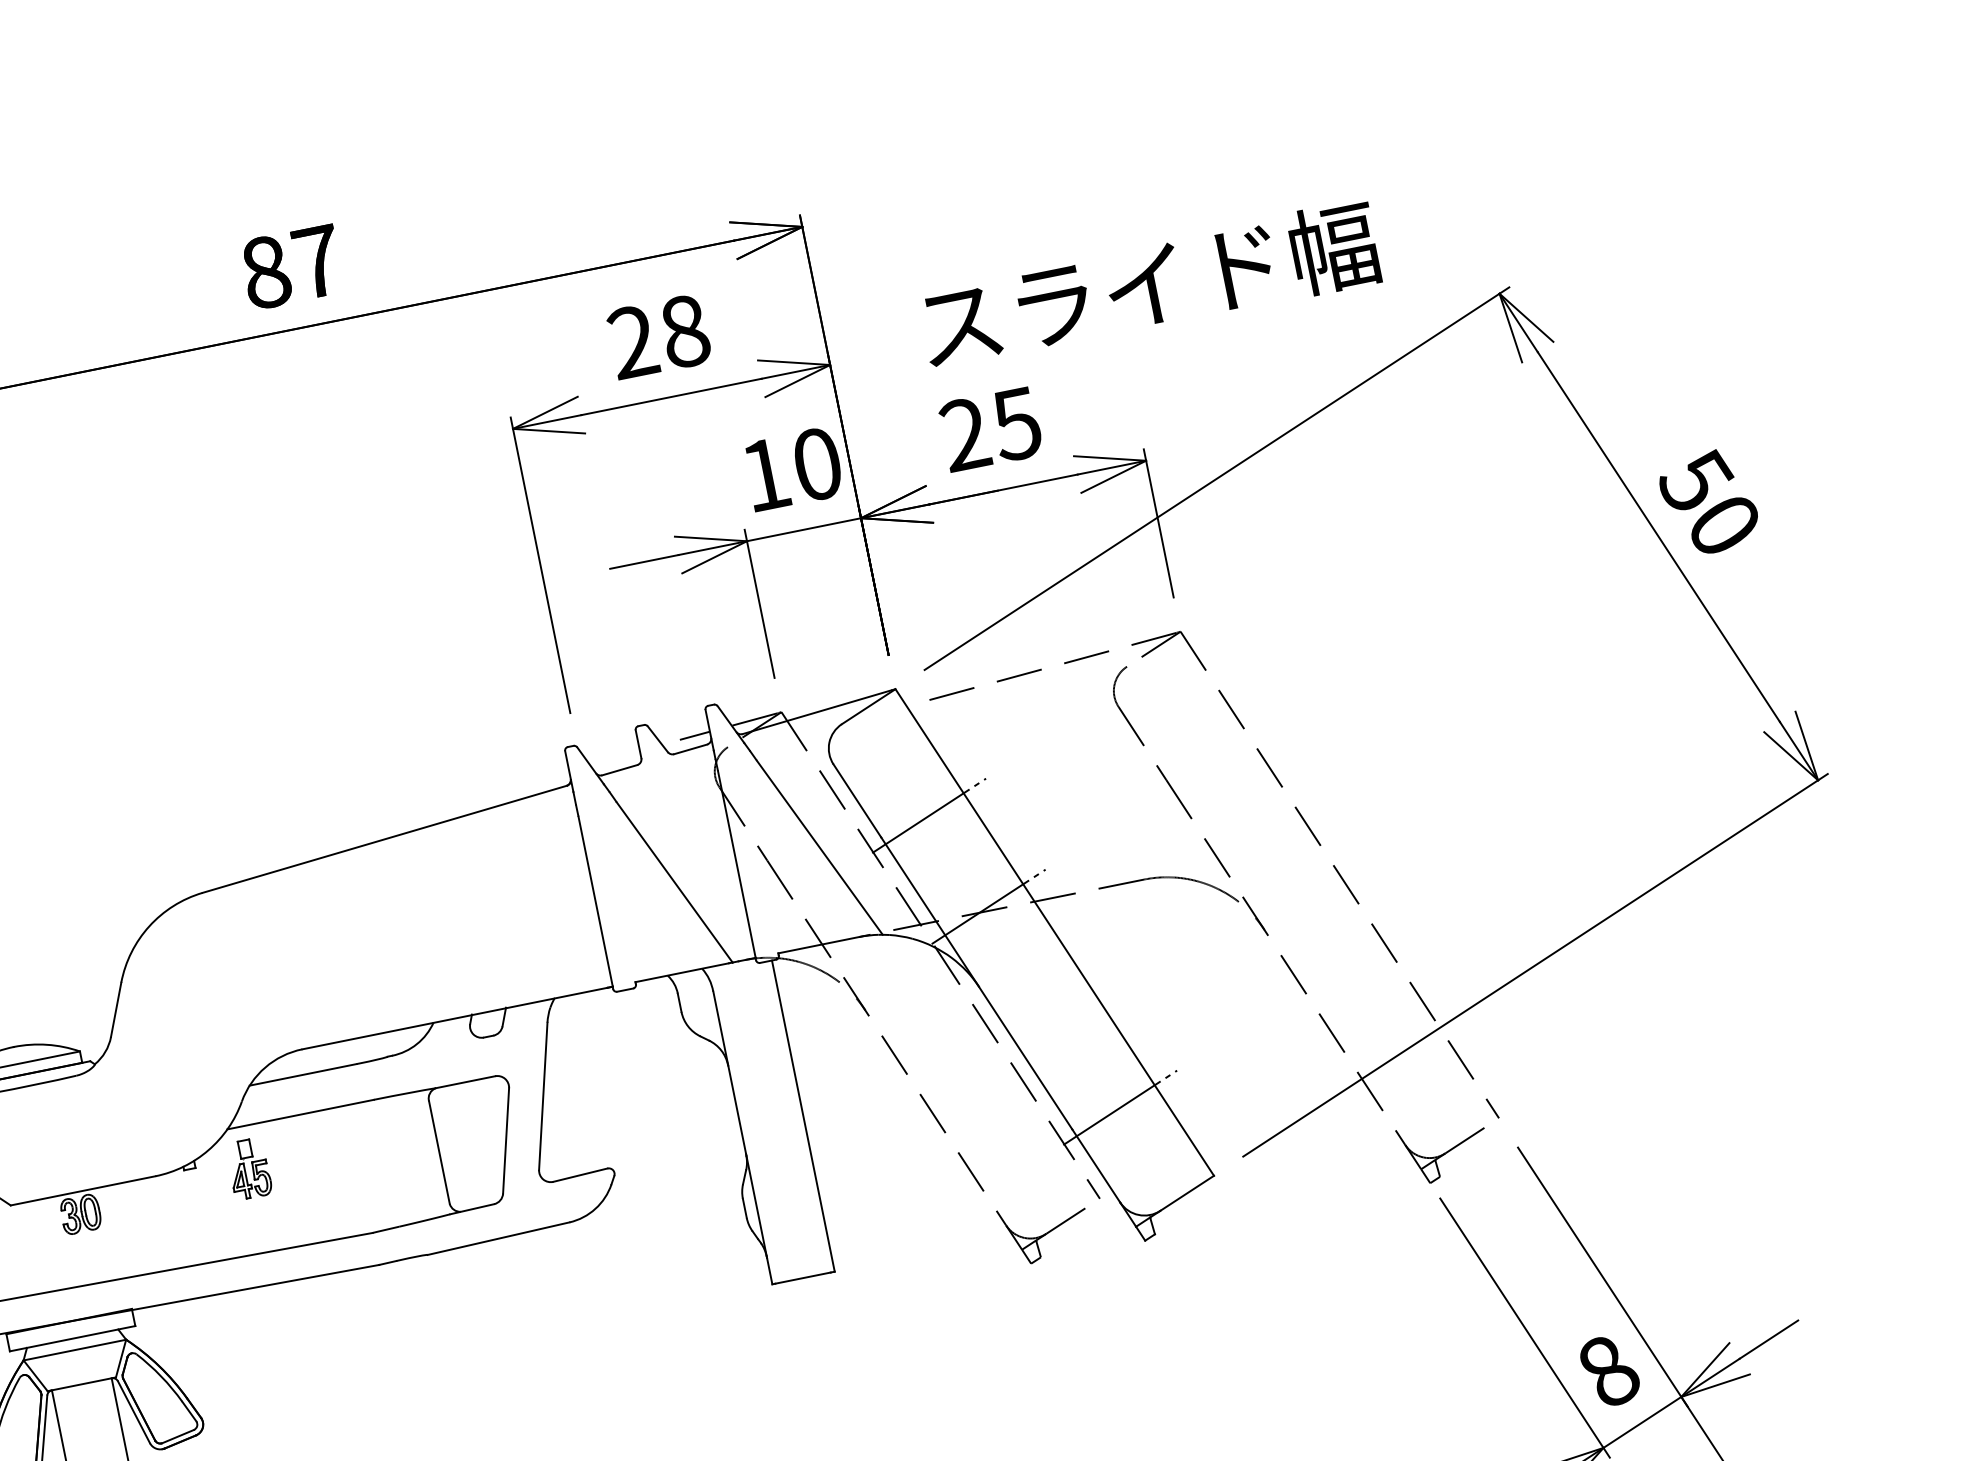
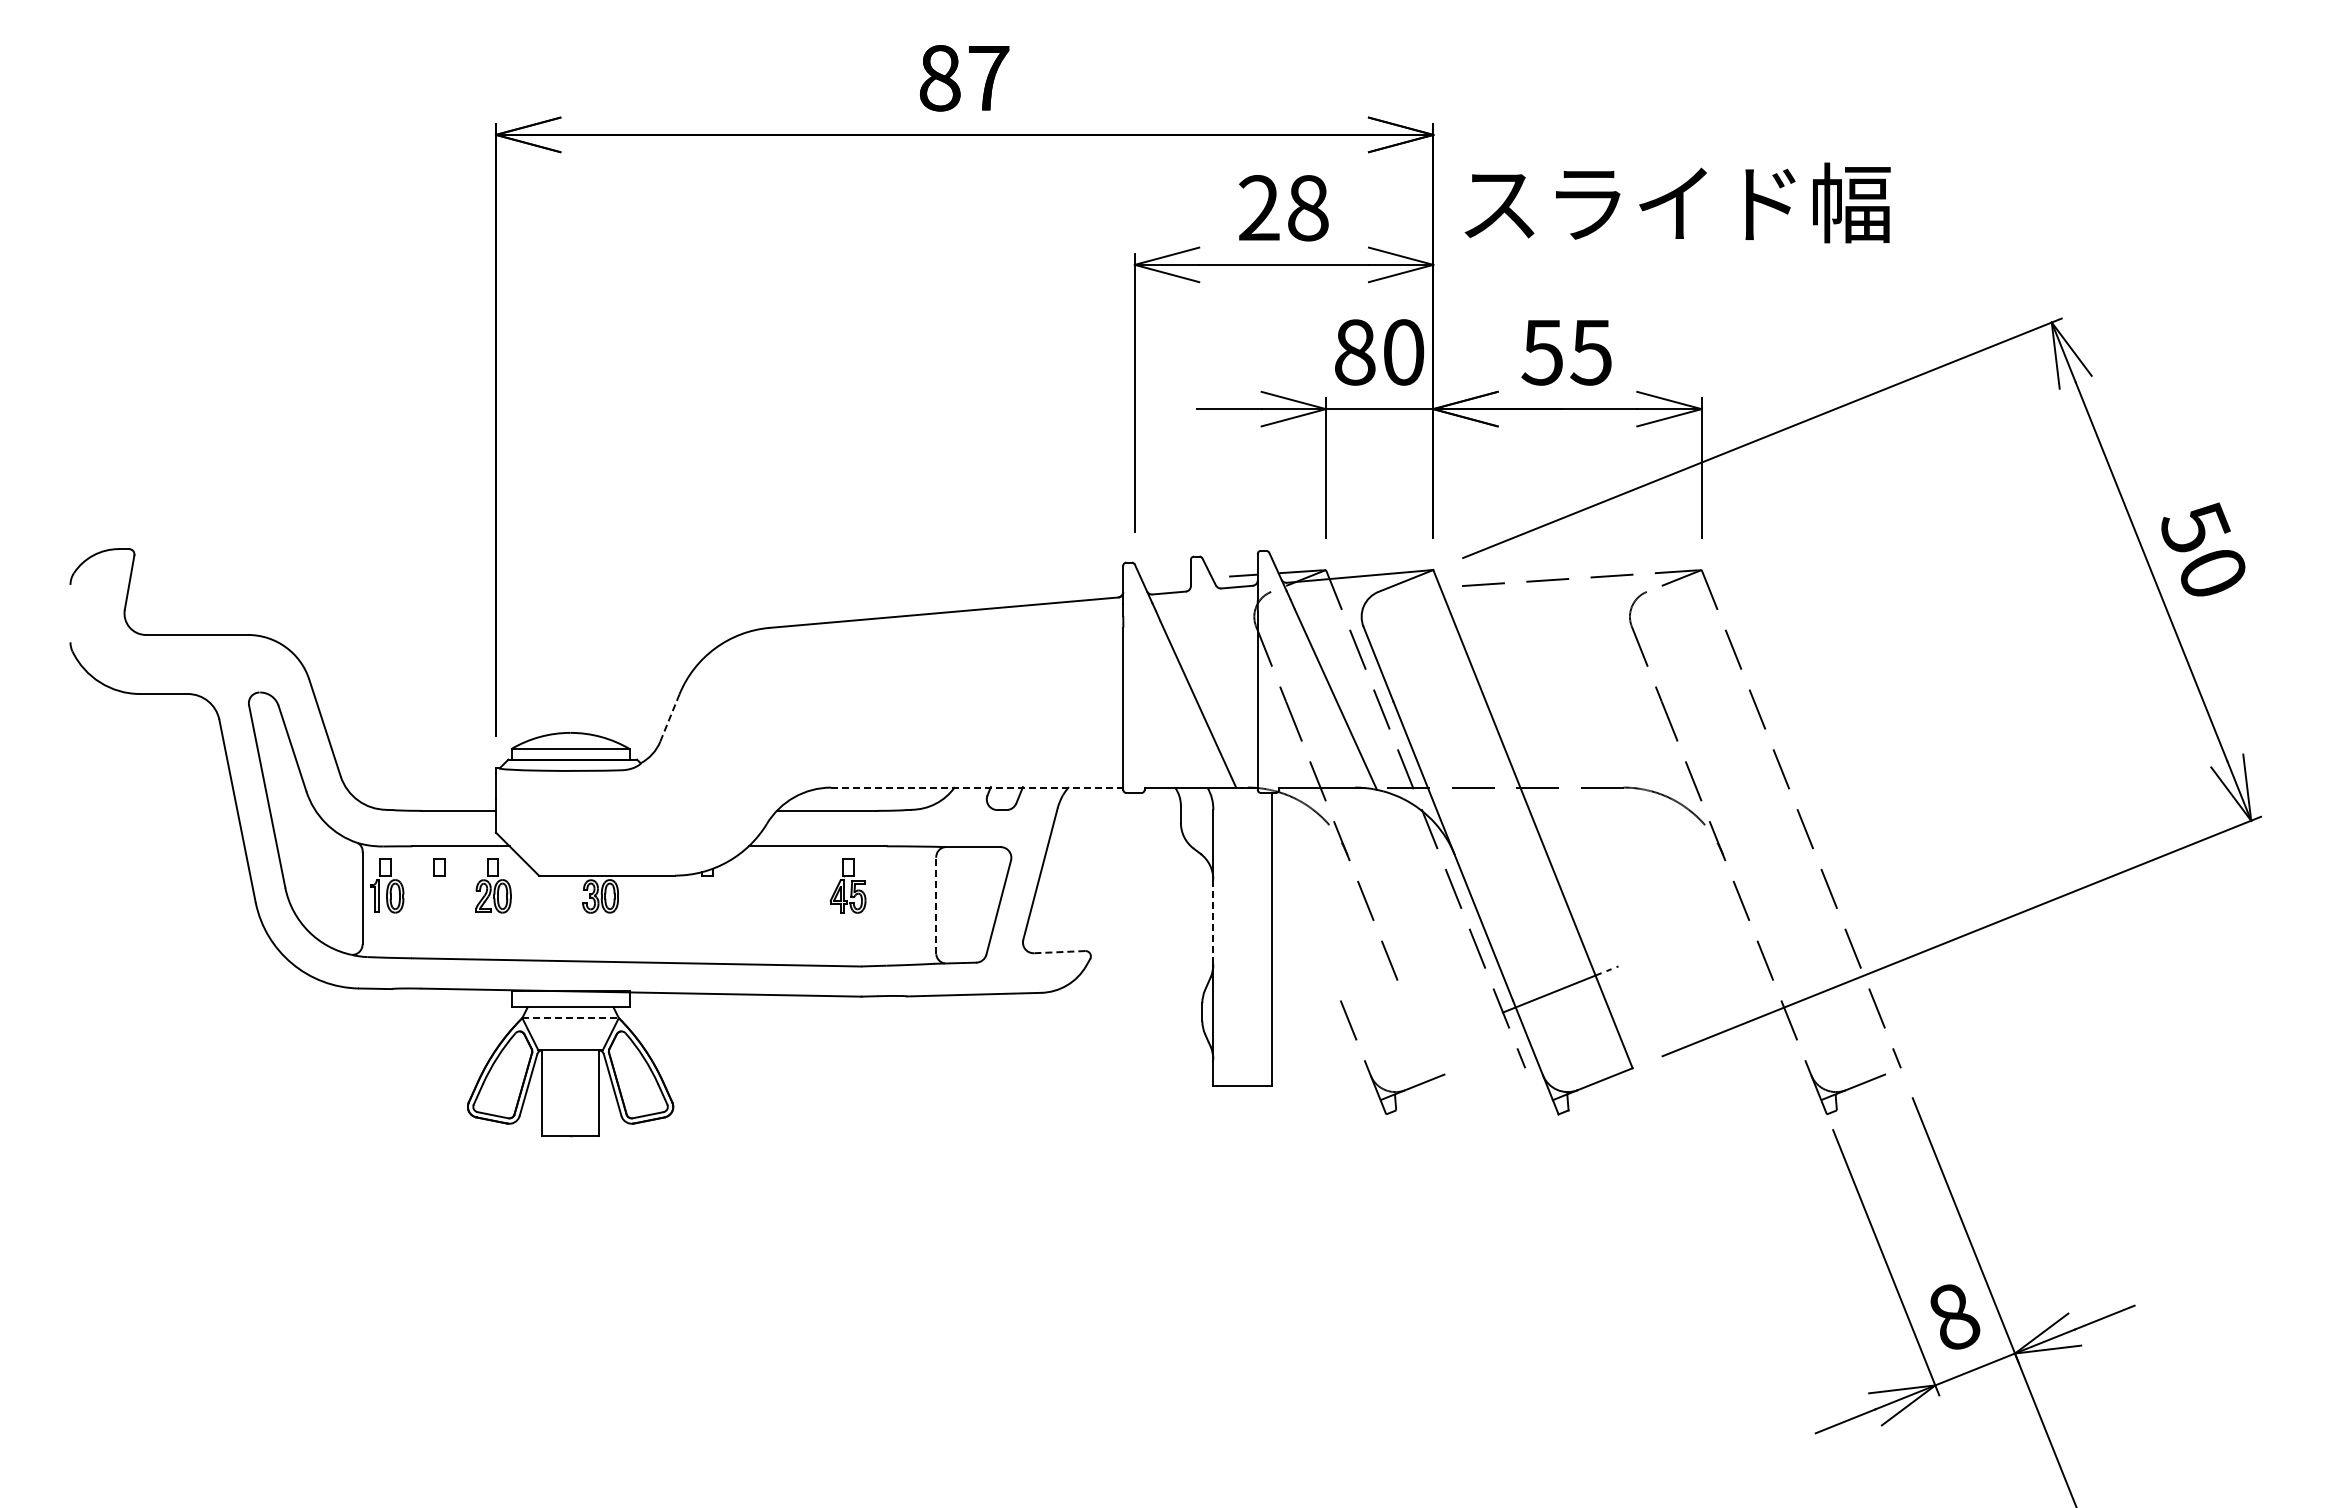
text: (1149, 284) -> (1677, 202), moved
text: (964, 434) -> (1542, 352), 25 -> 55
text: (766, 474) -> (1355, 352), 10 -> 80
line: (928, 815) -> (1440, 690), removed
line: (988, 906) -> (1477, 783), removed
line: (115, 1010) -> (669, 718), solid -> dashed
line: (455, 1018) -> (975, 787), solid -> dashed
line: (737, 1110) -> (1213, 922), solid -> dashed
line: (439, 1152) -> (936, 905), solid -> dashed
part: (248, 1168) -> (847, 885), moved
line: (580, 1175) -> (1059, 952), solid -> dashed
part: (1002, 1216) -> (1368, 1066), moved
line: (75, 1350) -> (571, 1018), solid -> dashed

